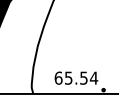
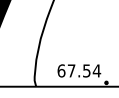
text: (68, 77) -> (71, 70), 65.54 -> 67.54

